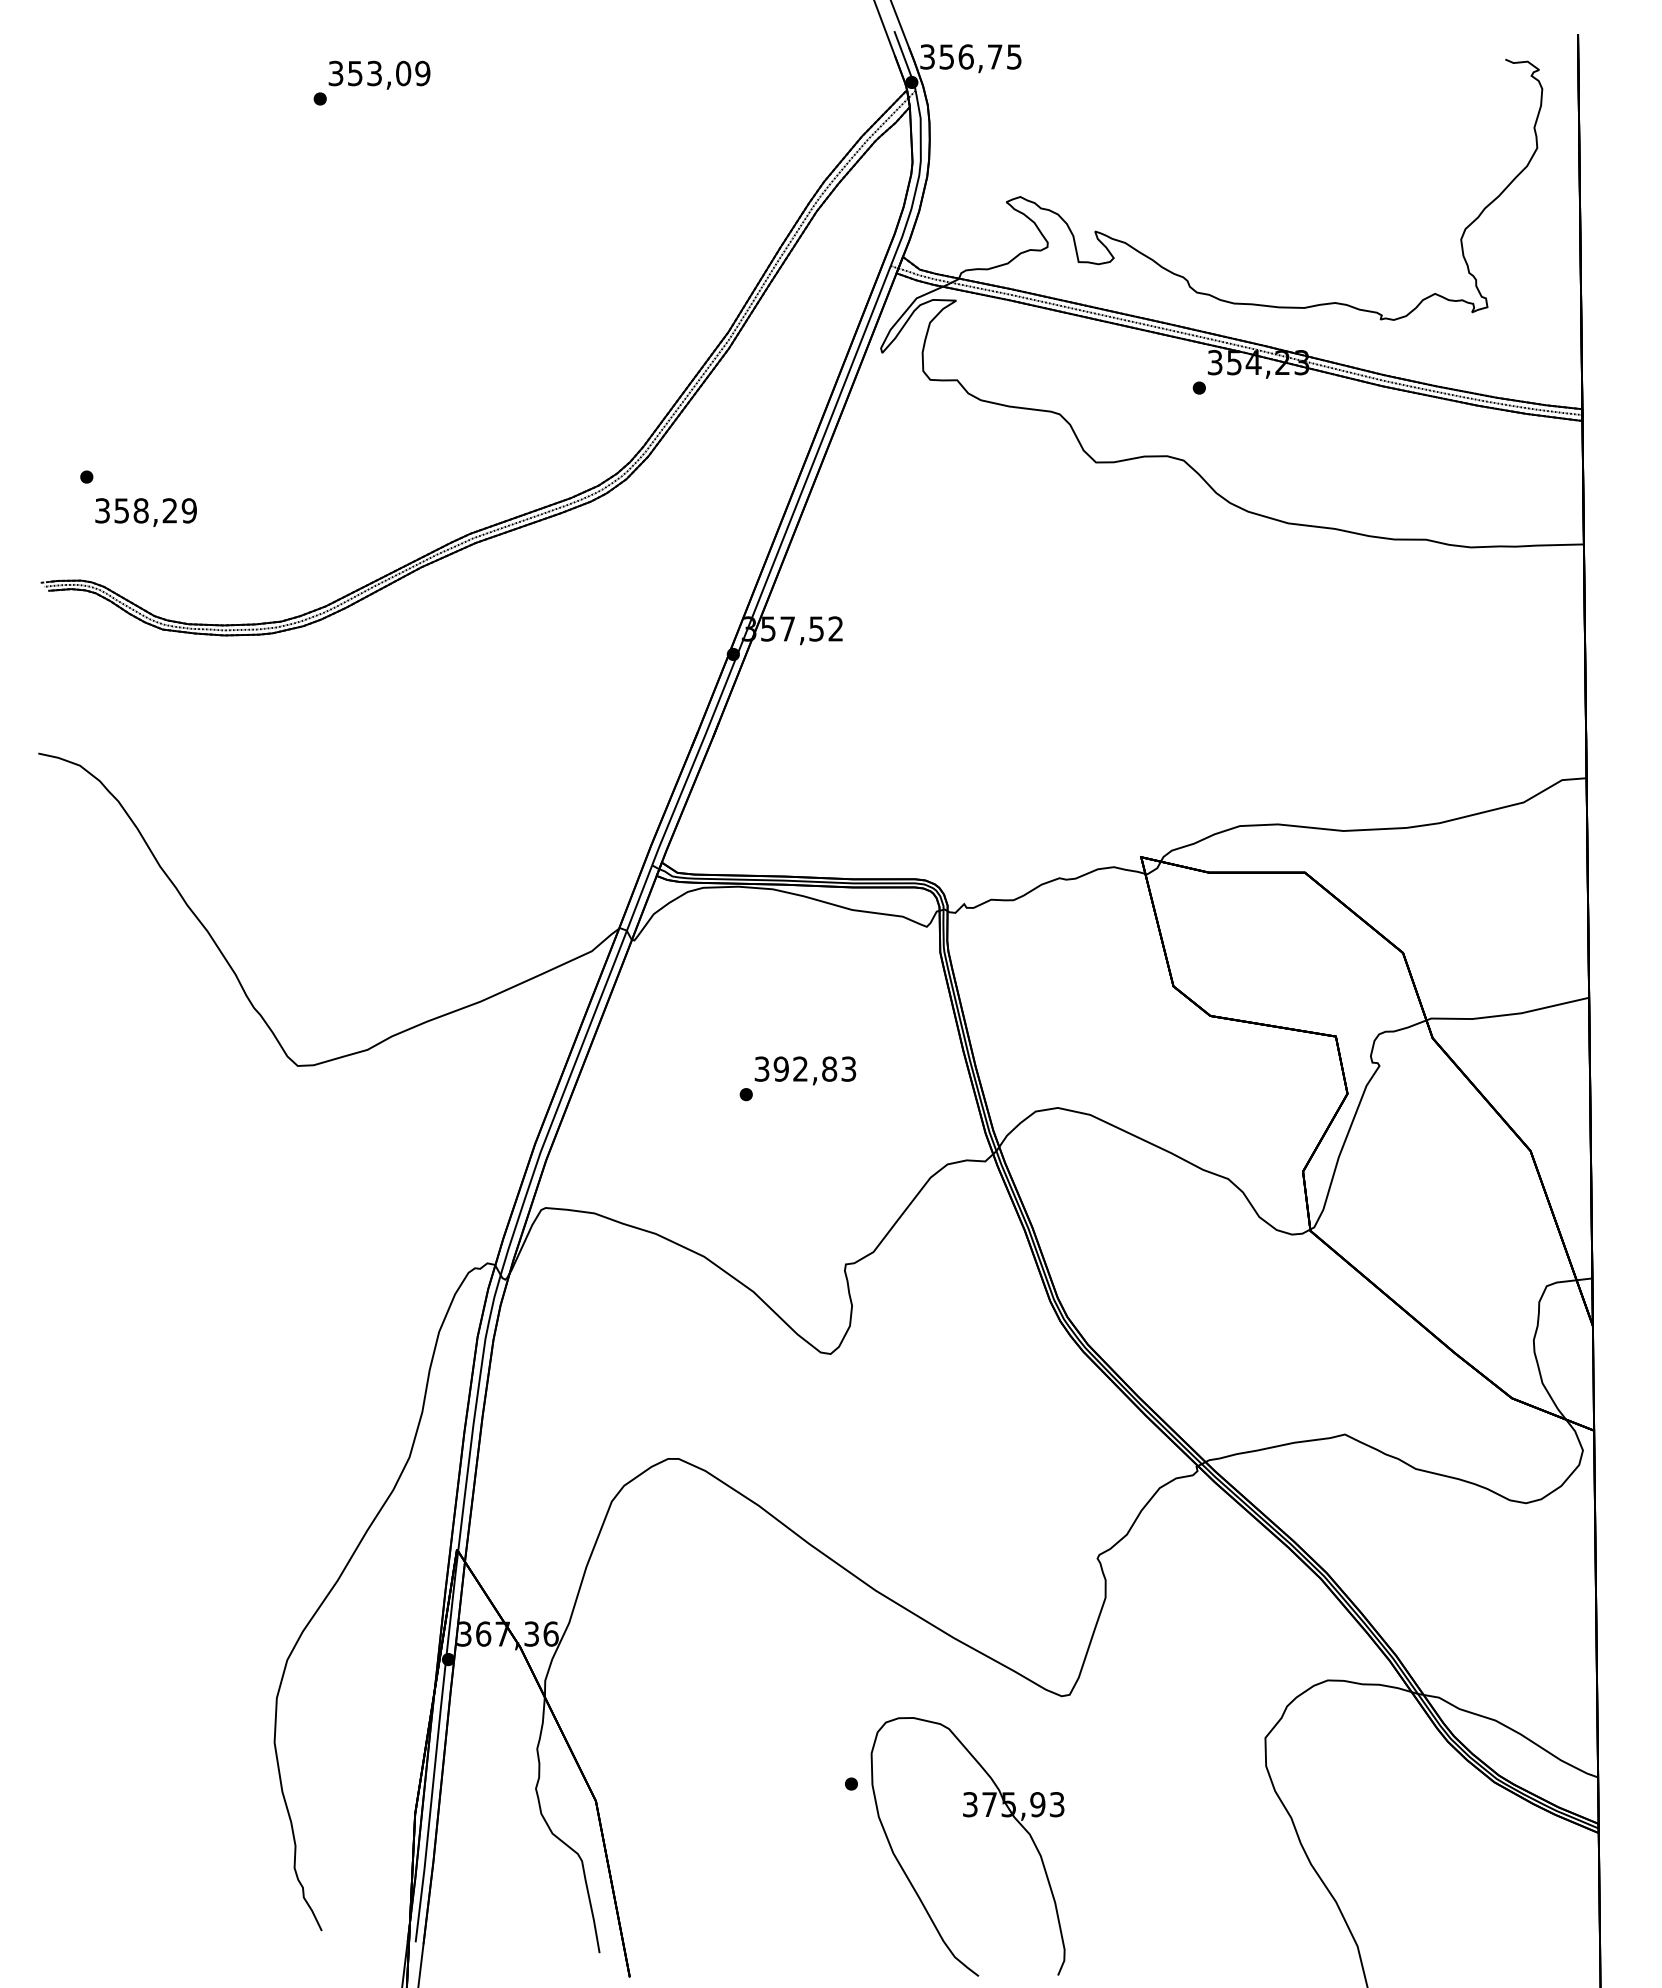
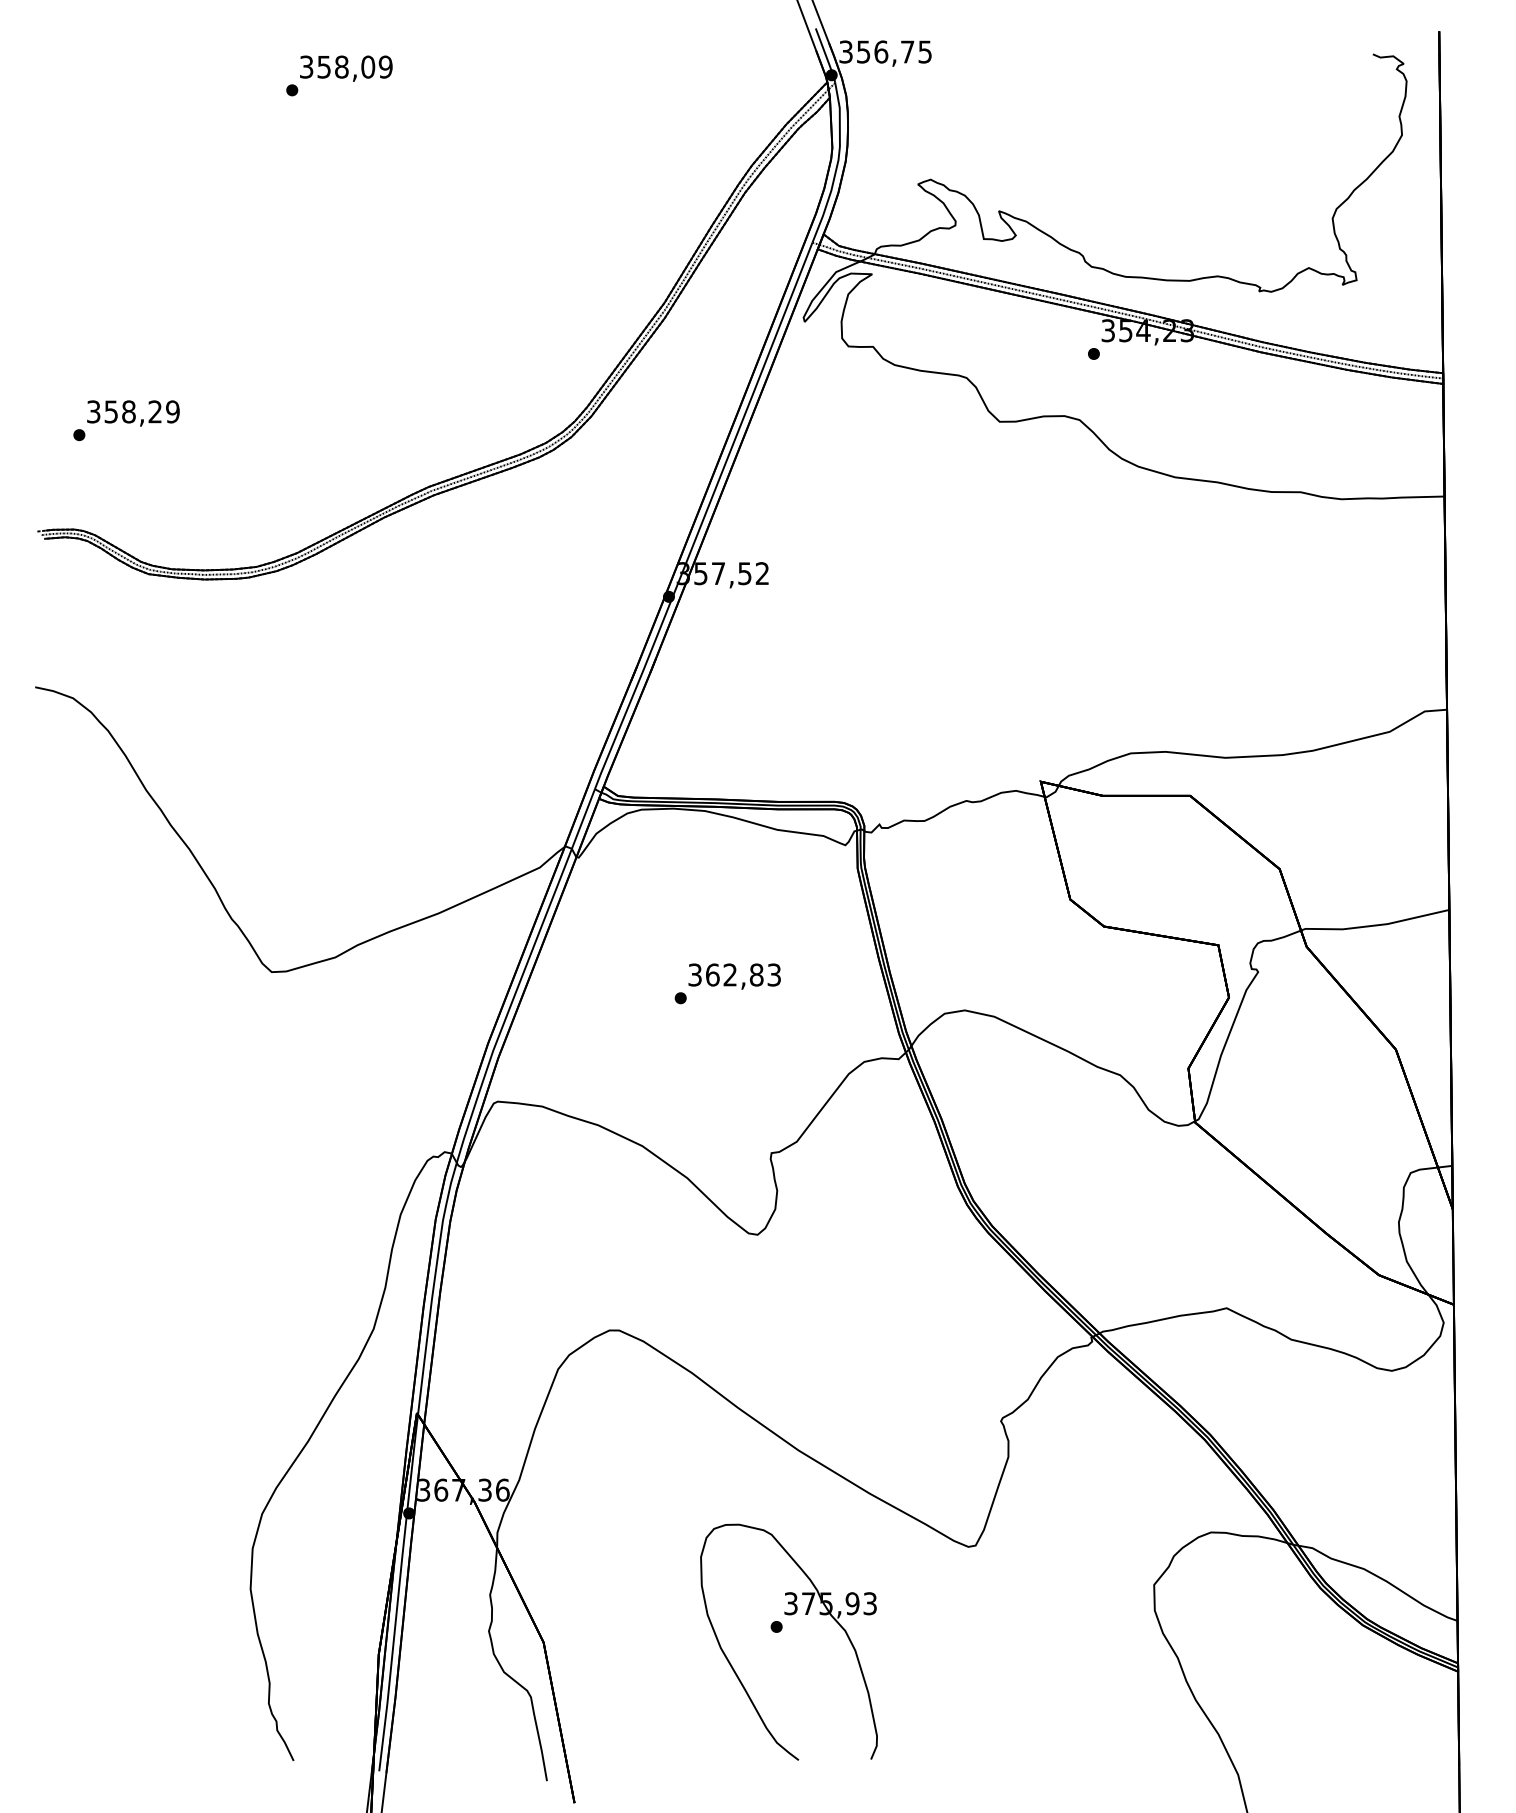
text: (374, 72) -> (341, 66), 353,09 -> 358,09
text: (146, 512) -> (133, 413), moved
text: (781, 1068) -> (712, 974), 392,83 -> 362,83
part: (967, 1817) -> (788, 1615), moved

